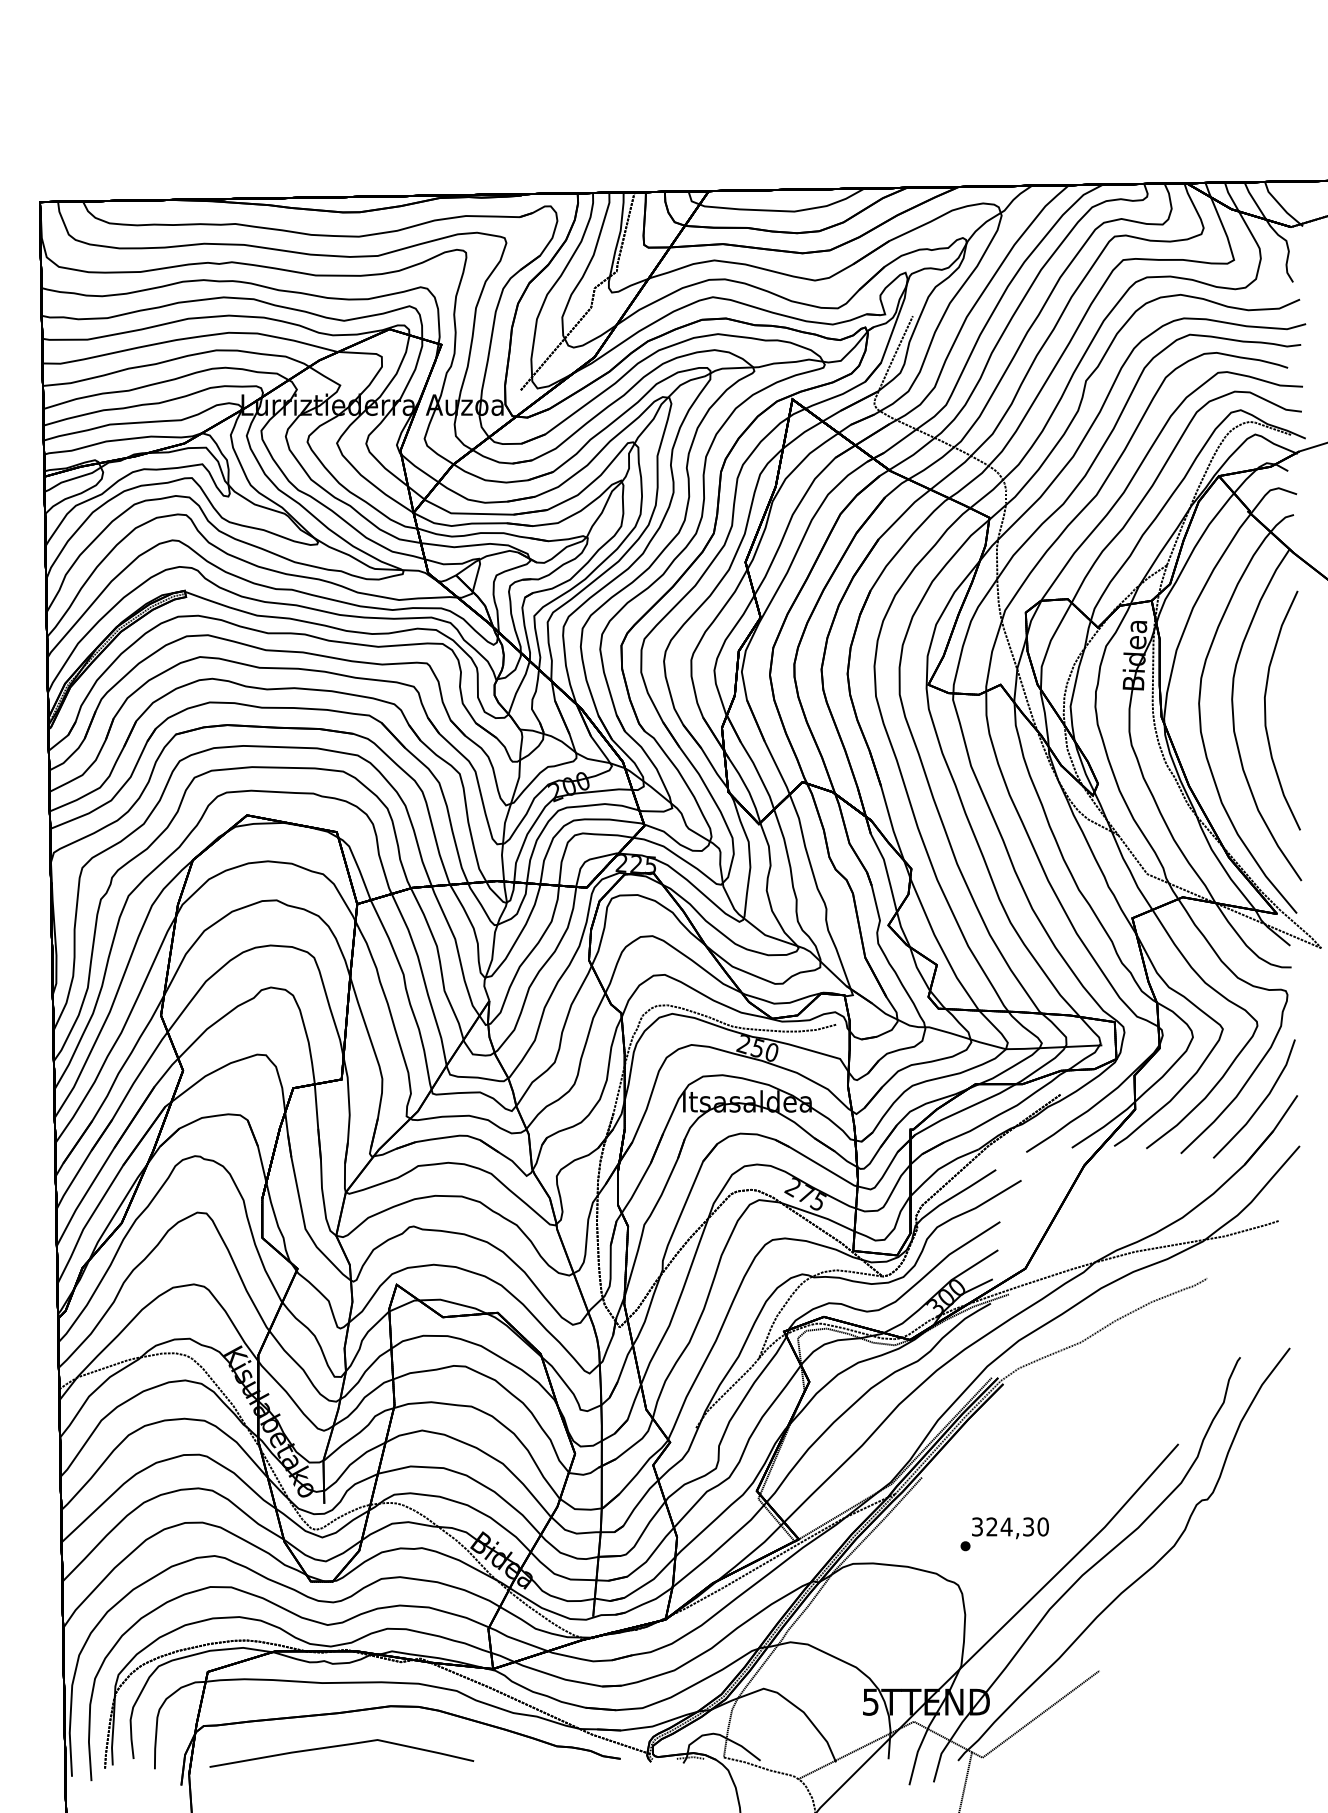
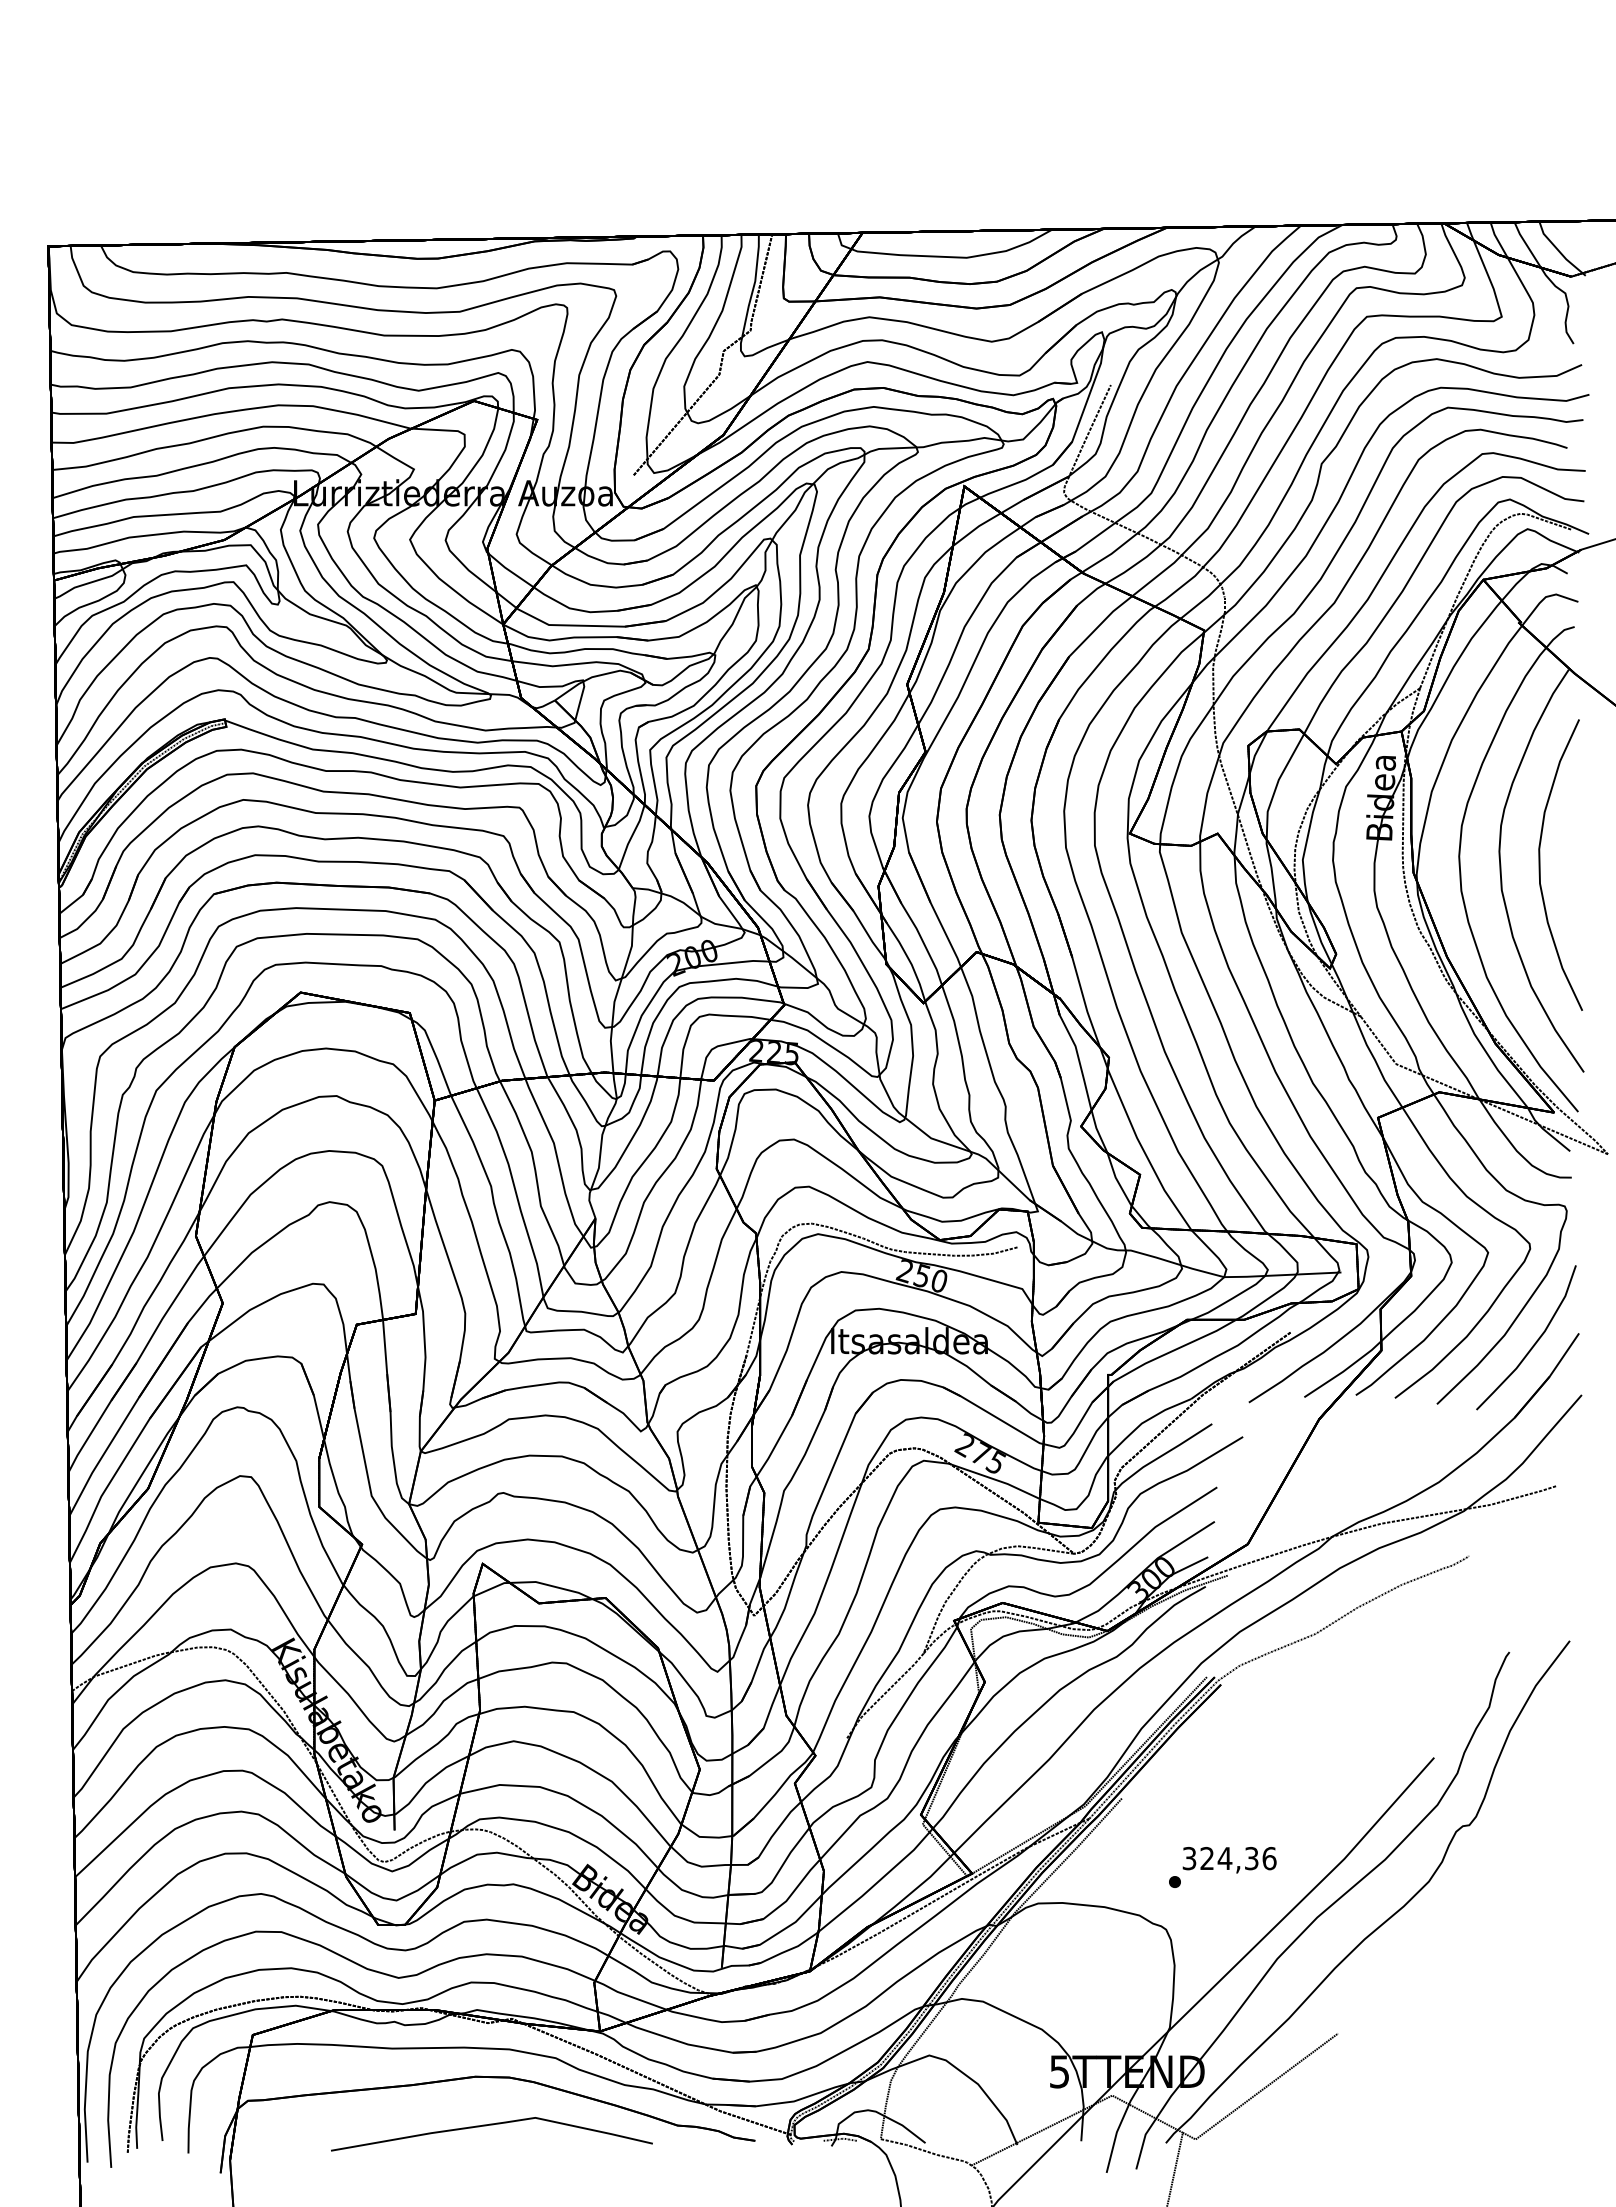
text: (1043, 1526) -> (1269, 1858), 324,30 -> 324,36
curve: (341, 1746) -> (491, 2125), moved

